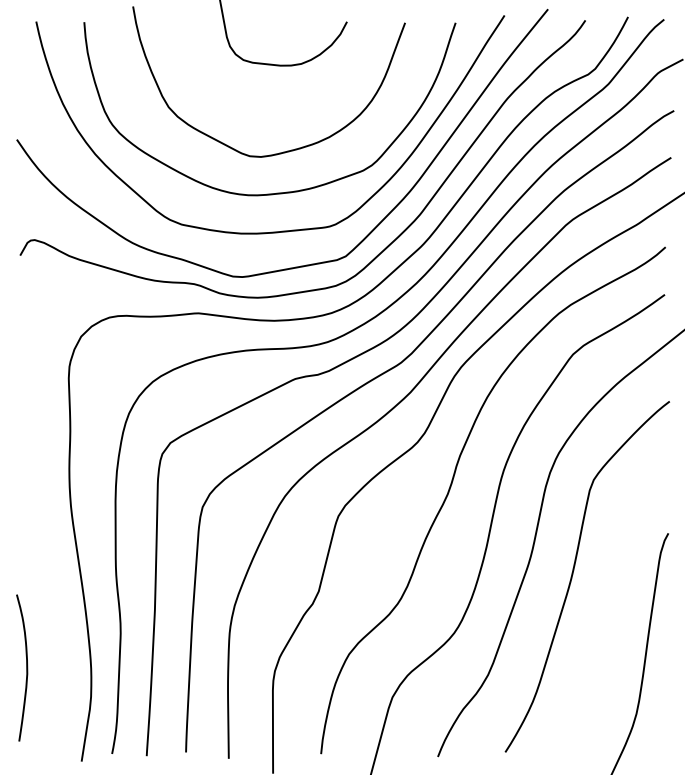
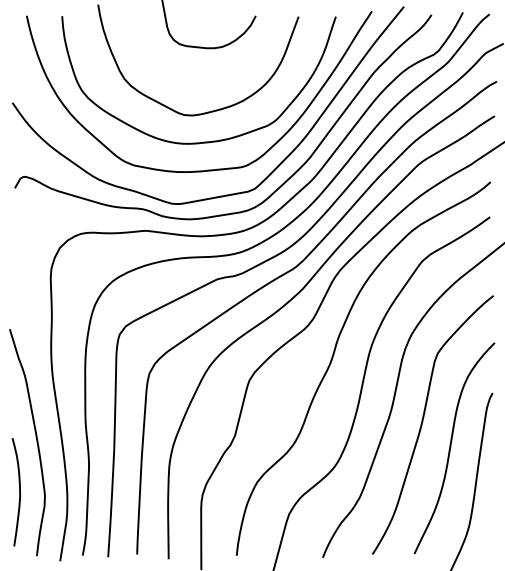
curve: (49, 599) -> (36, 441), added
curve: (612, 604) -> (451, 445), added

